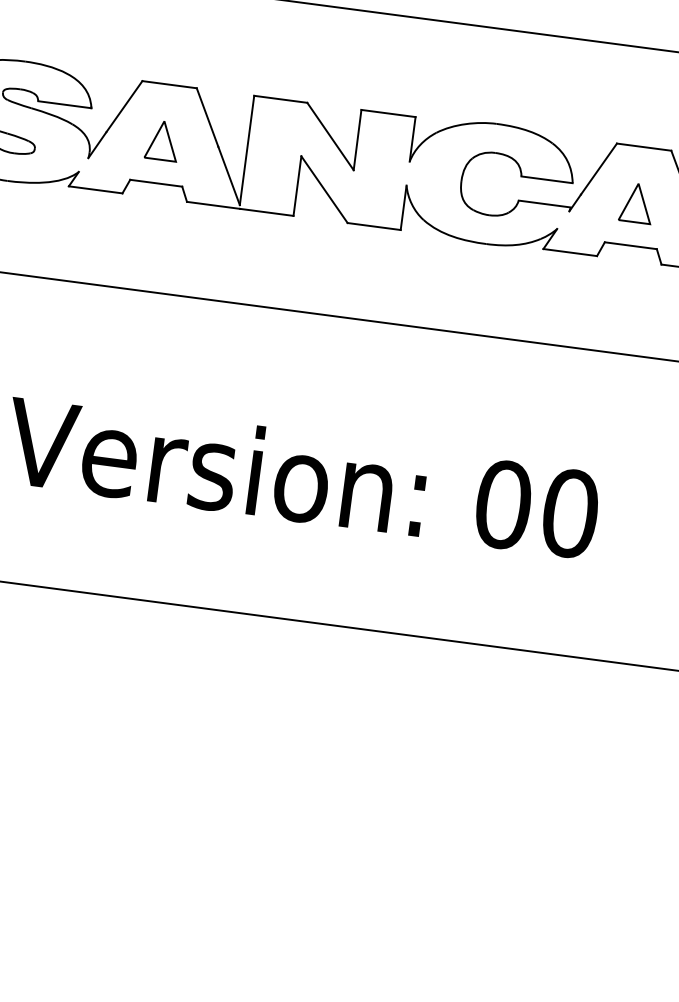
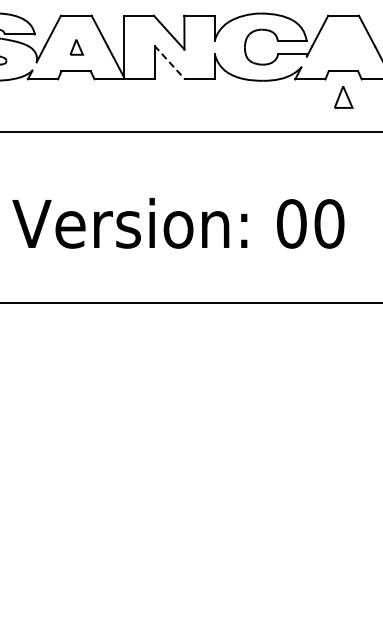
part: (162, 141) -> (76, 47), size x0.7
line: (324, 189) -> (169, 62), solid -> dashed
part: (636, 203) -> (343, 97), moved

